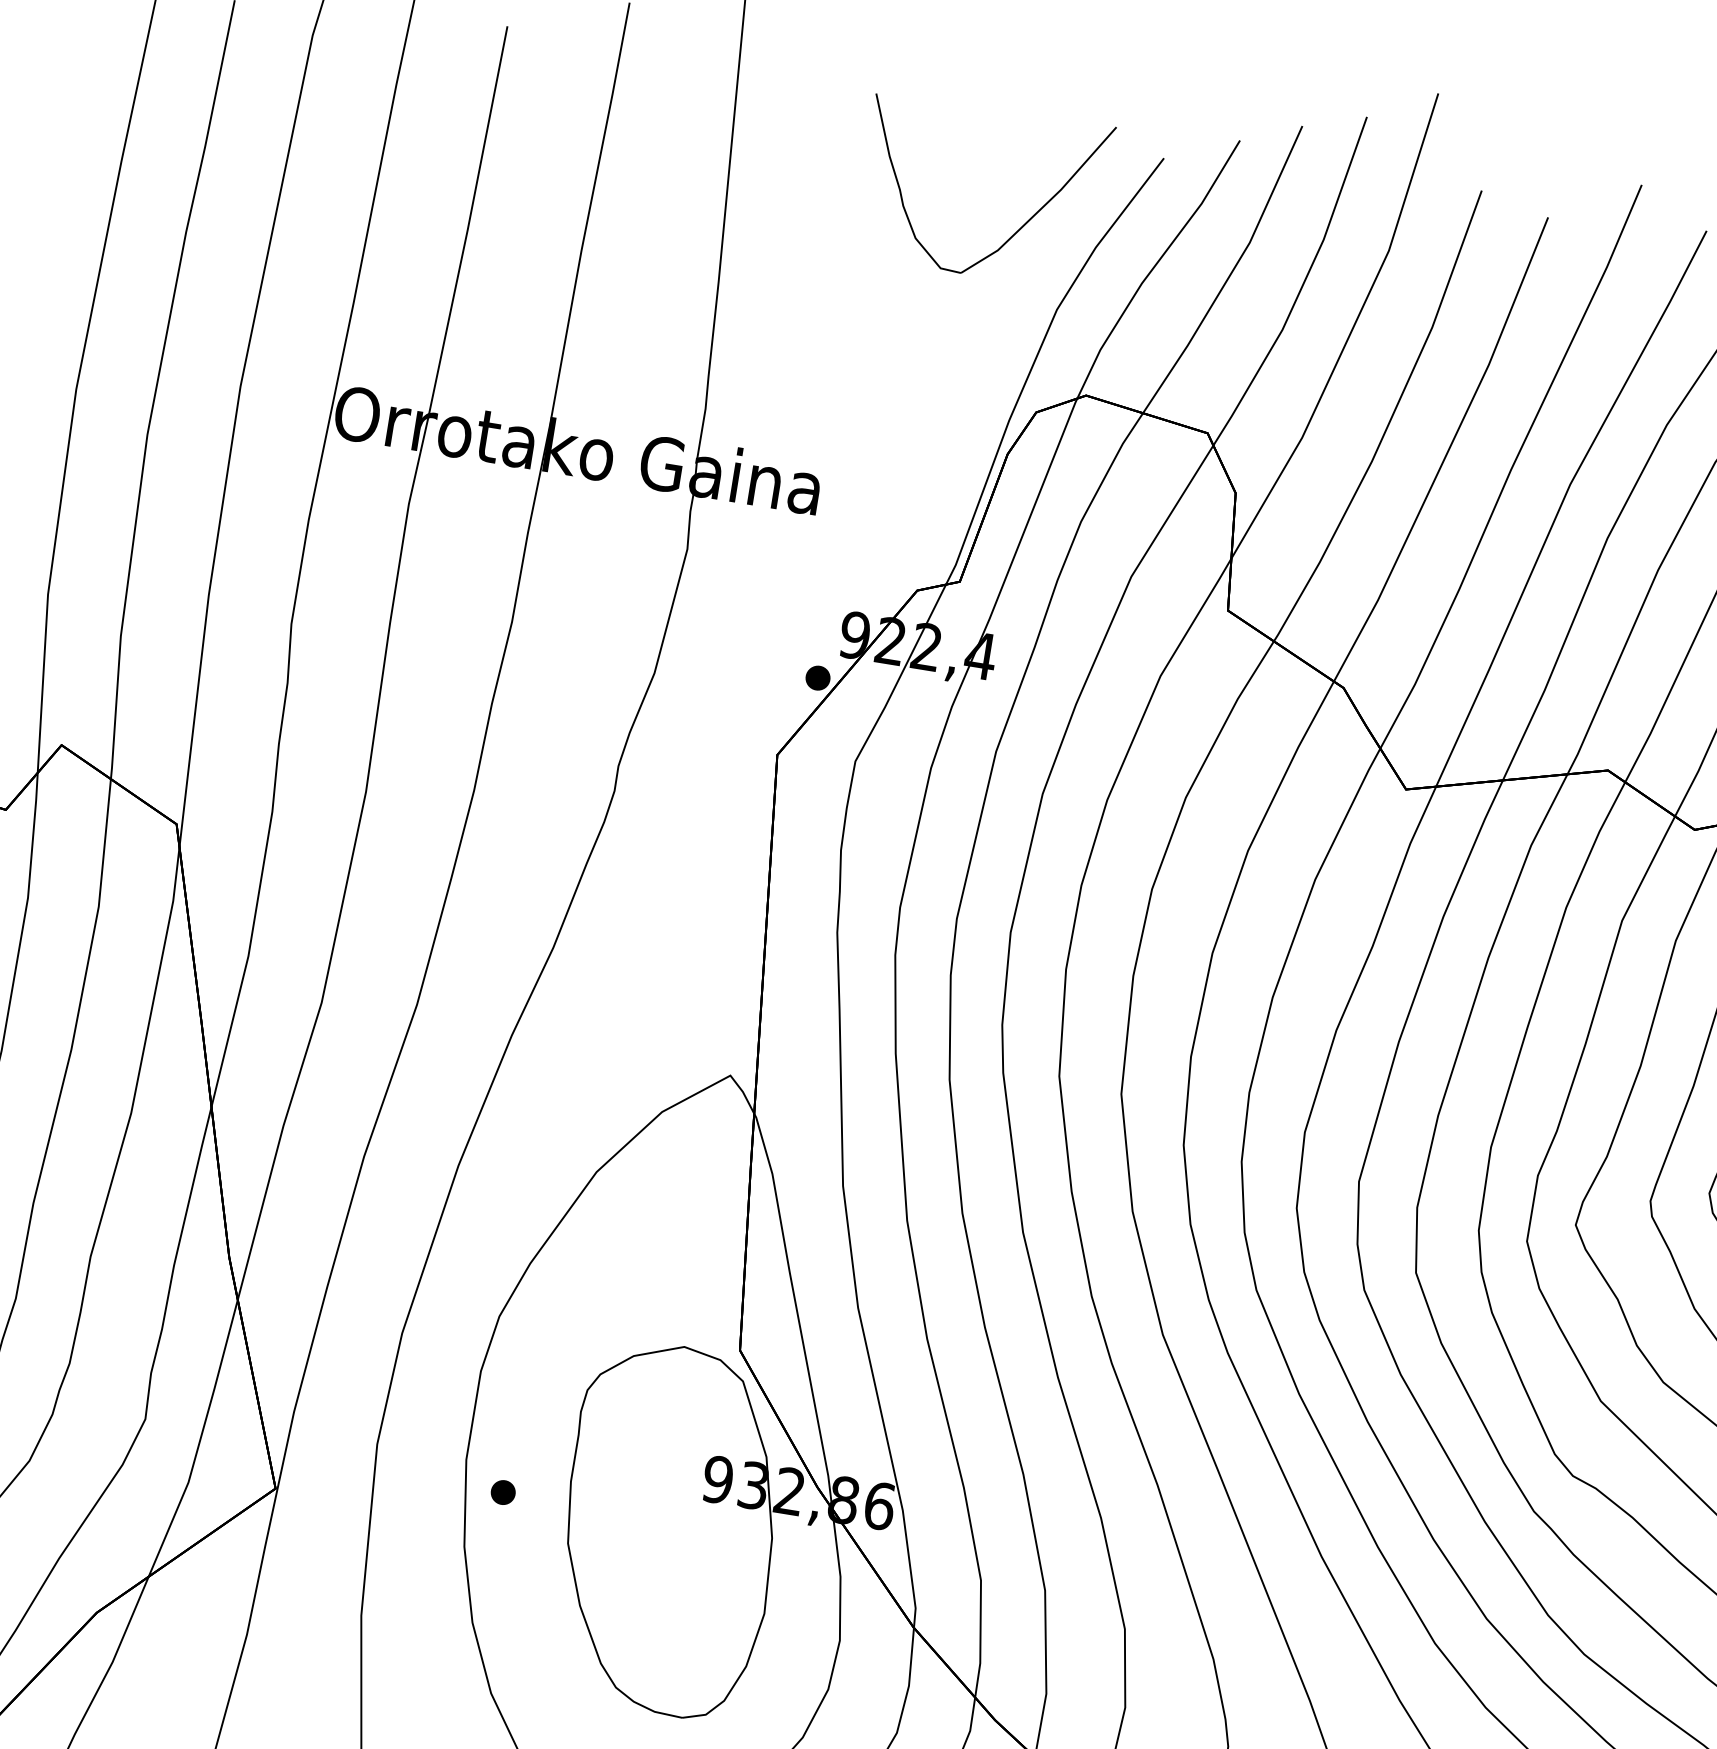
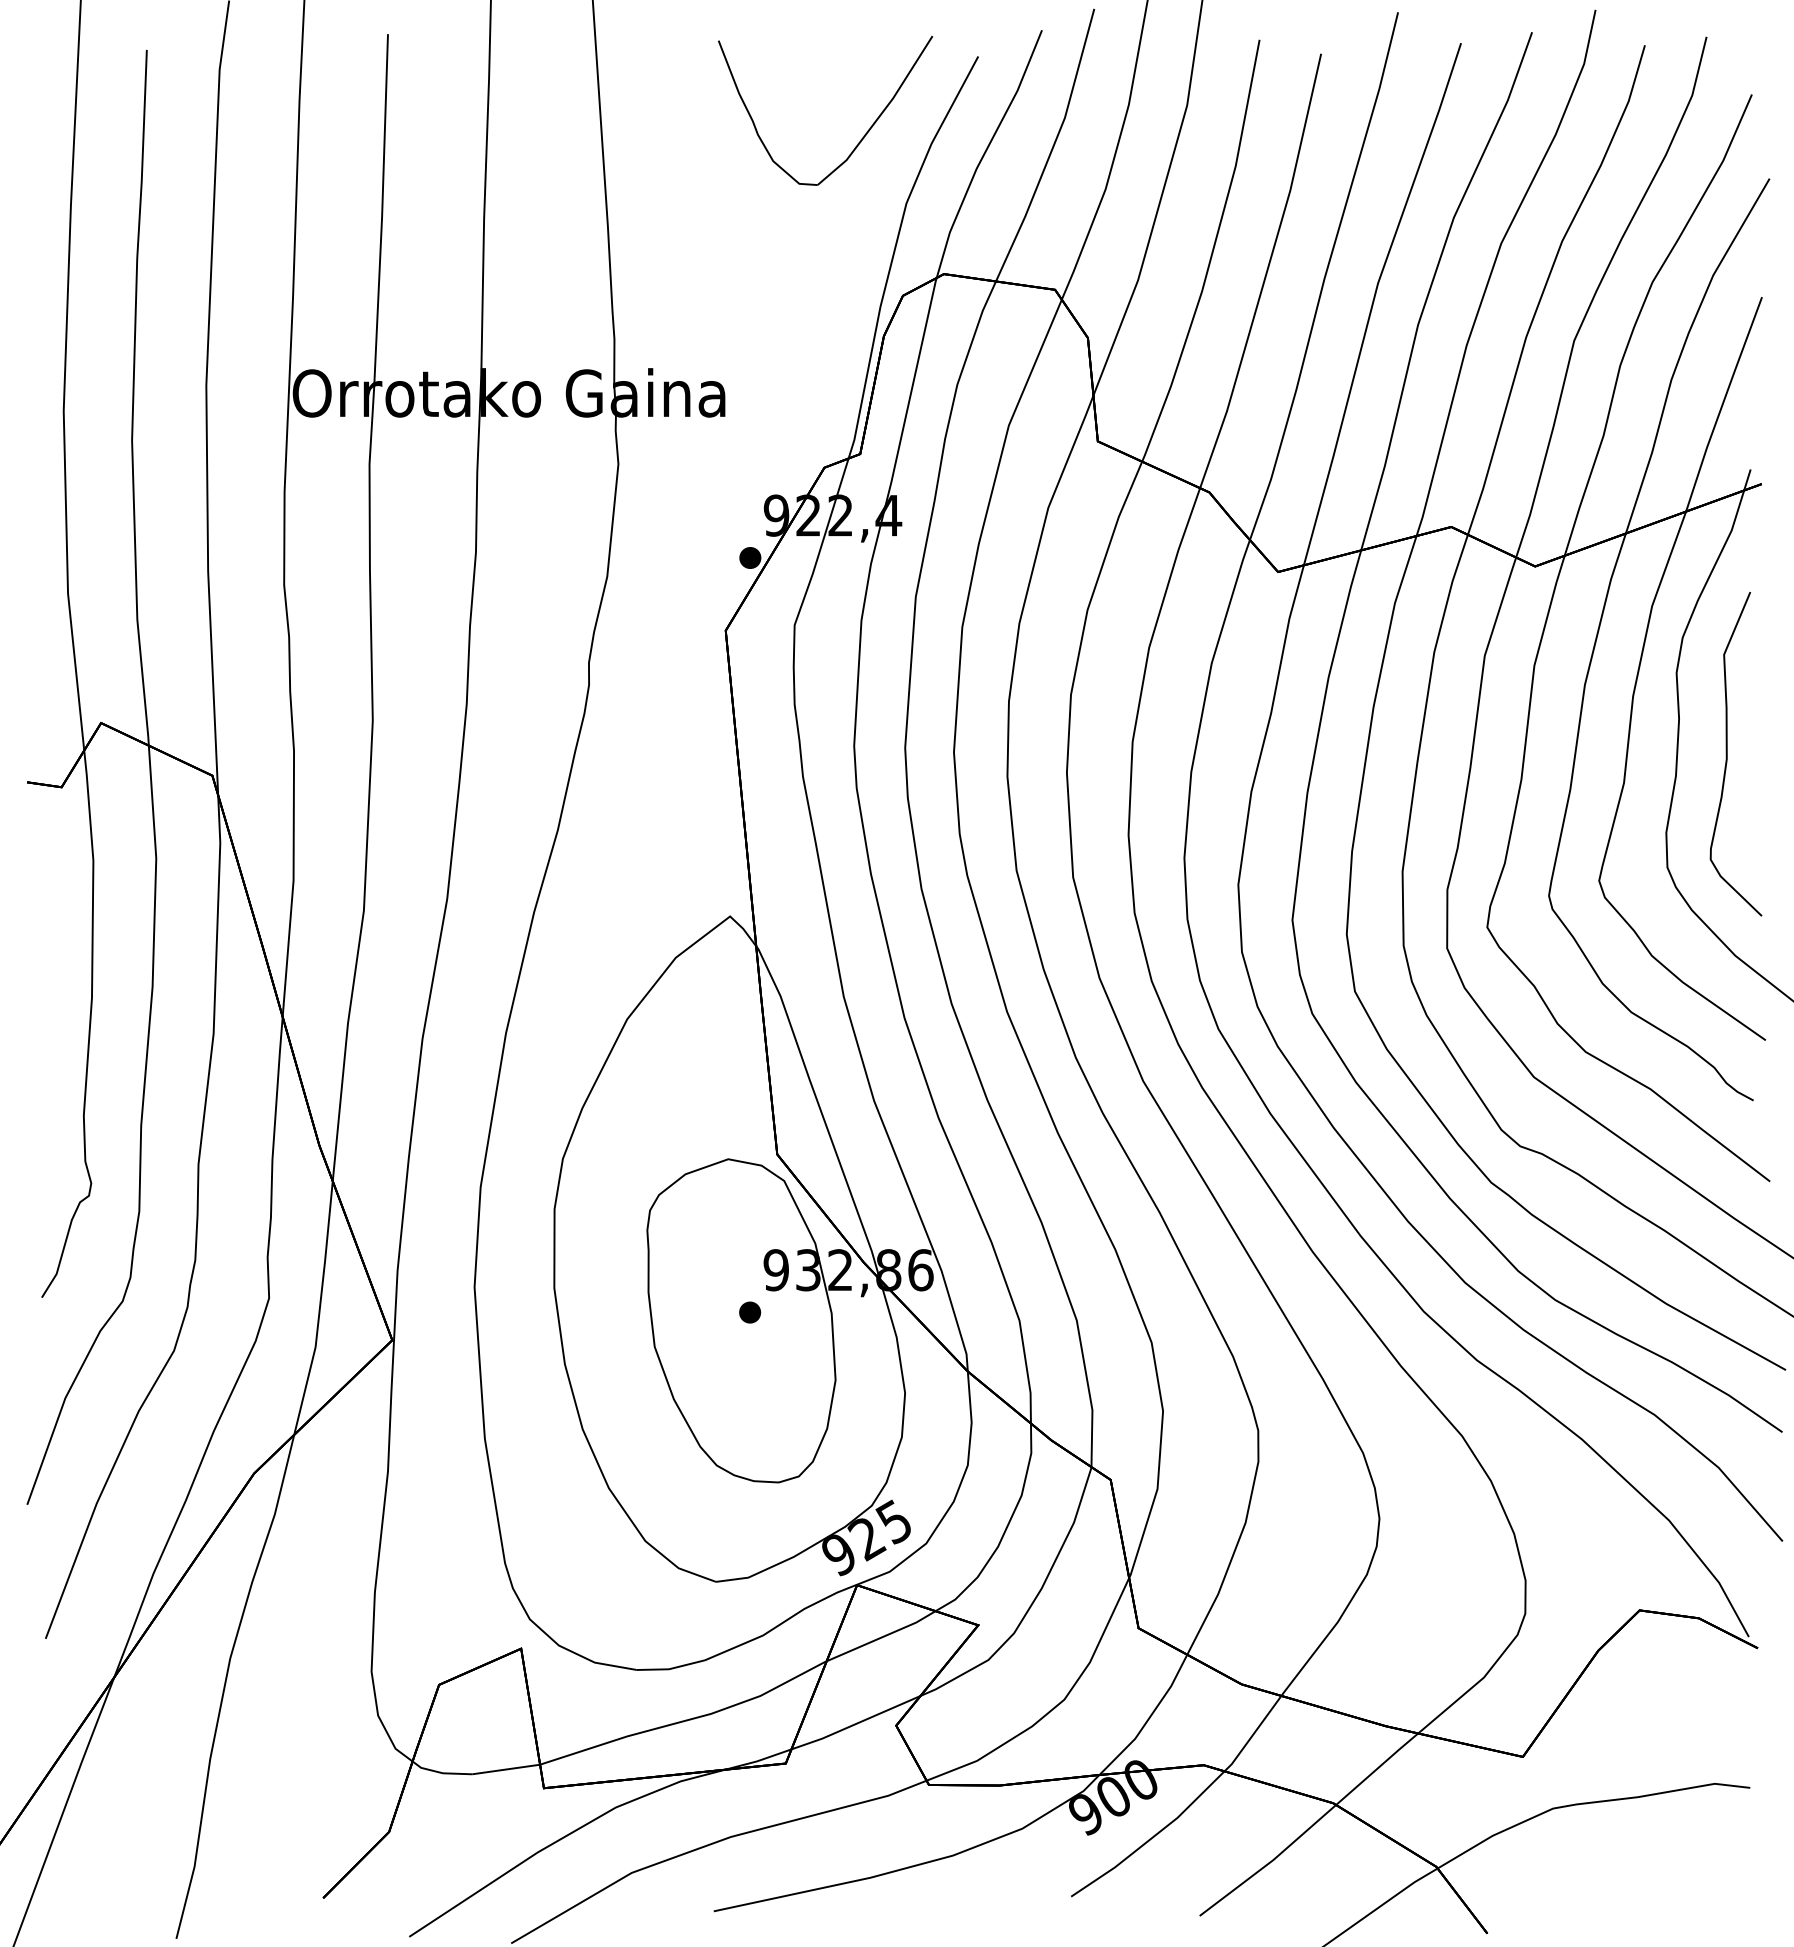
part: (503, 1492) -> (750, 1312), moved

